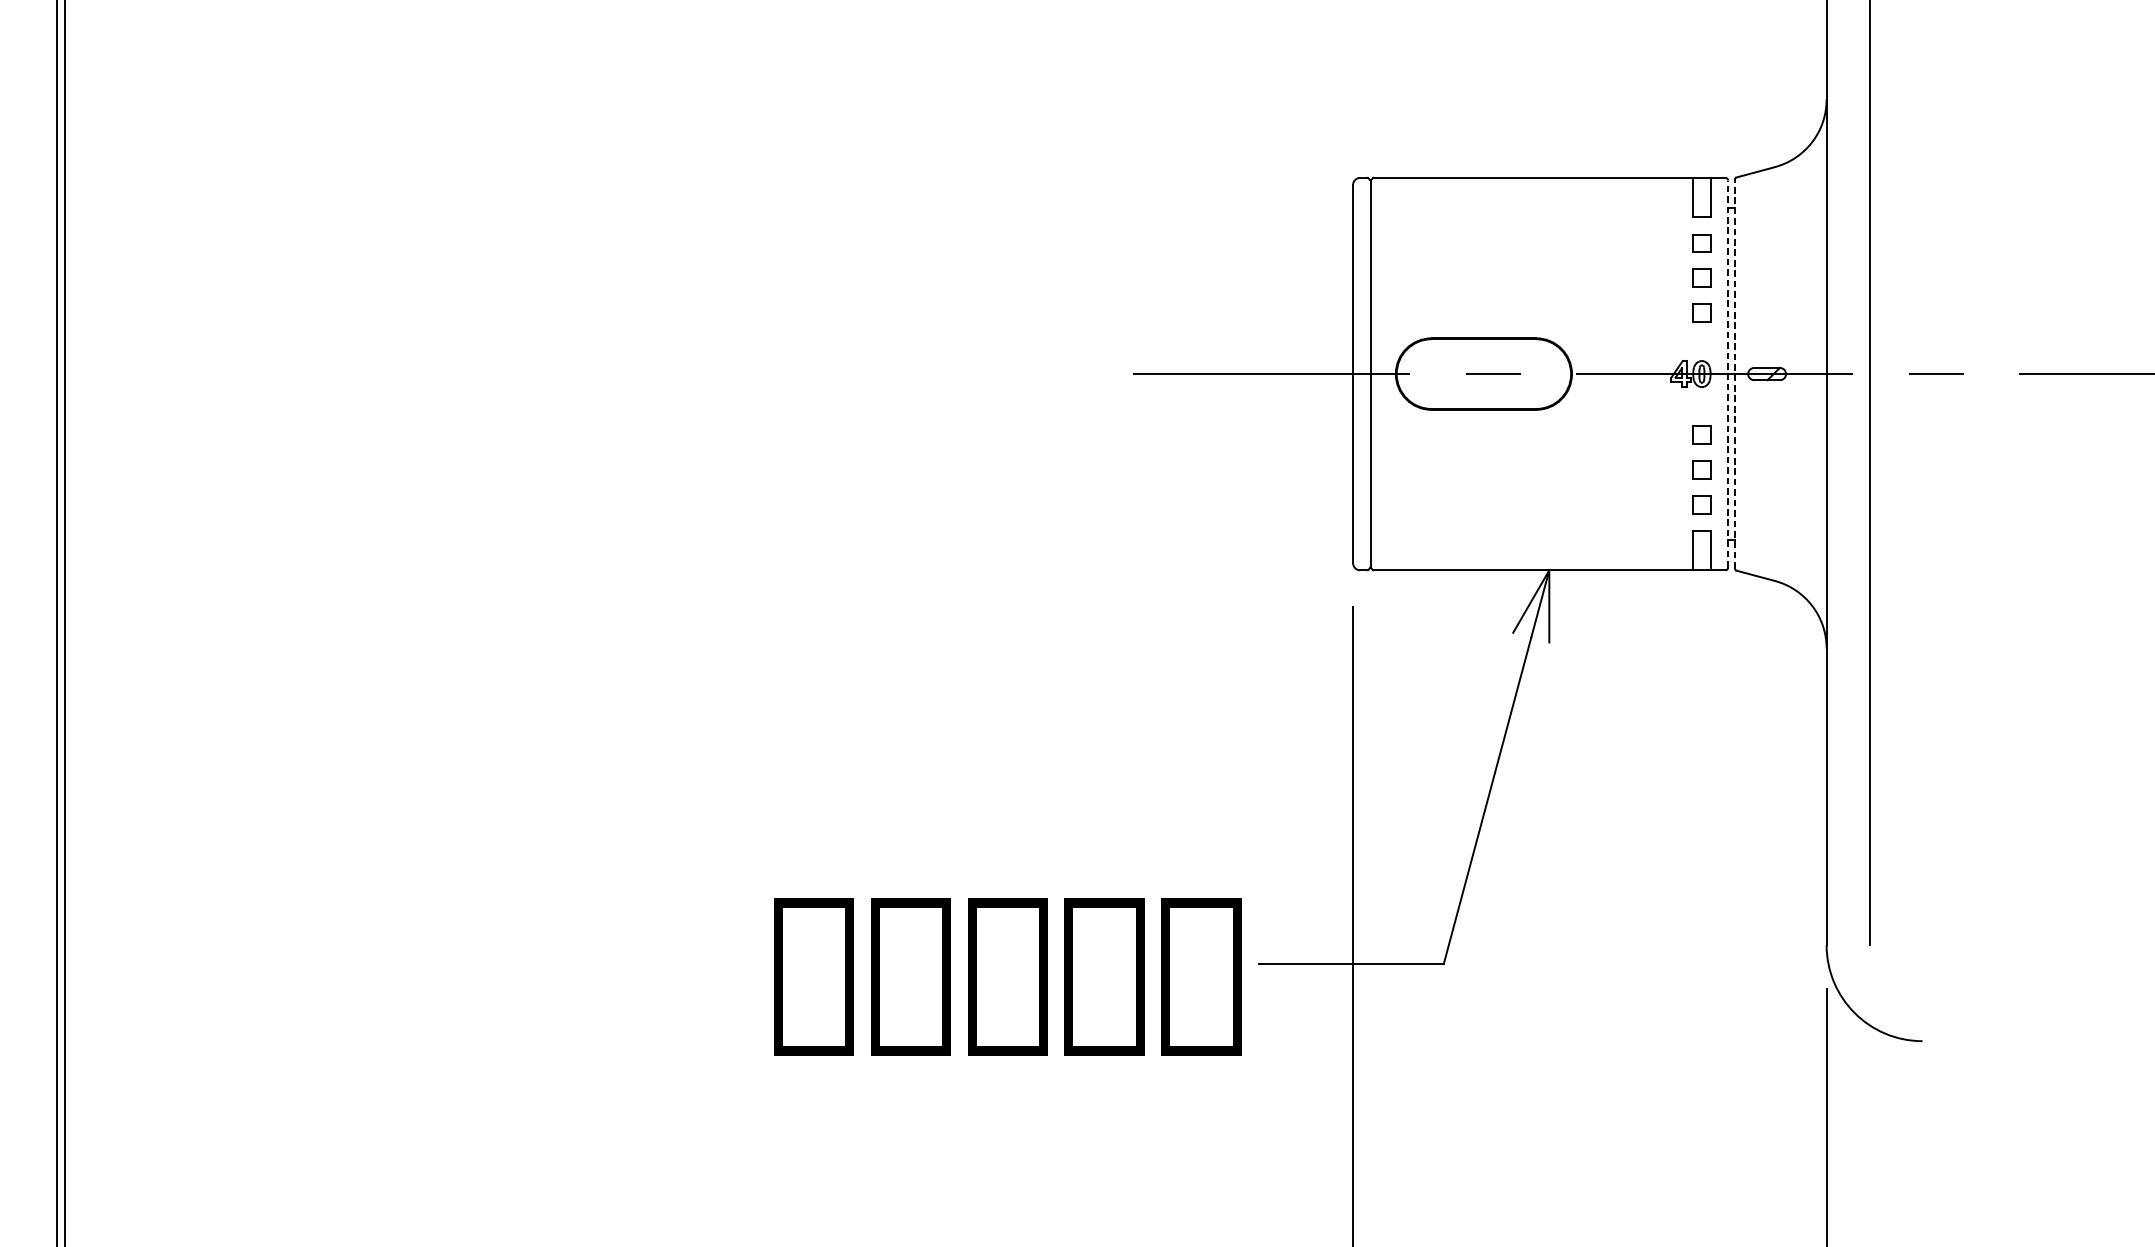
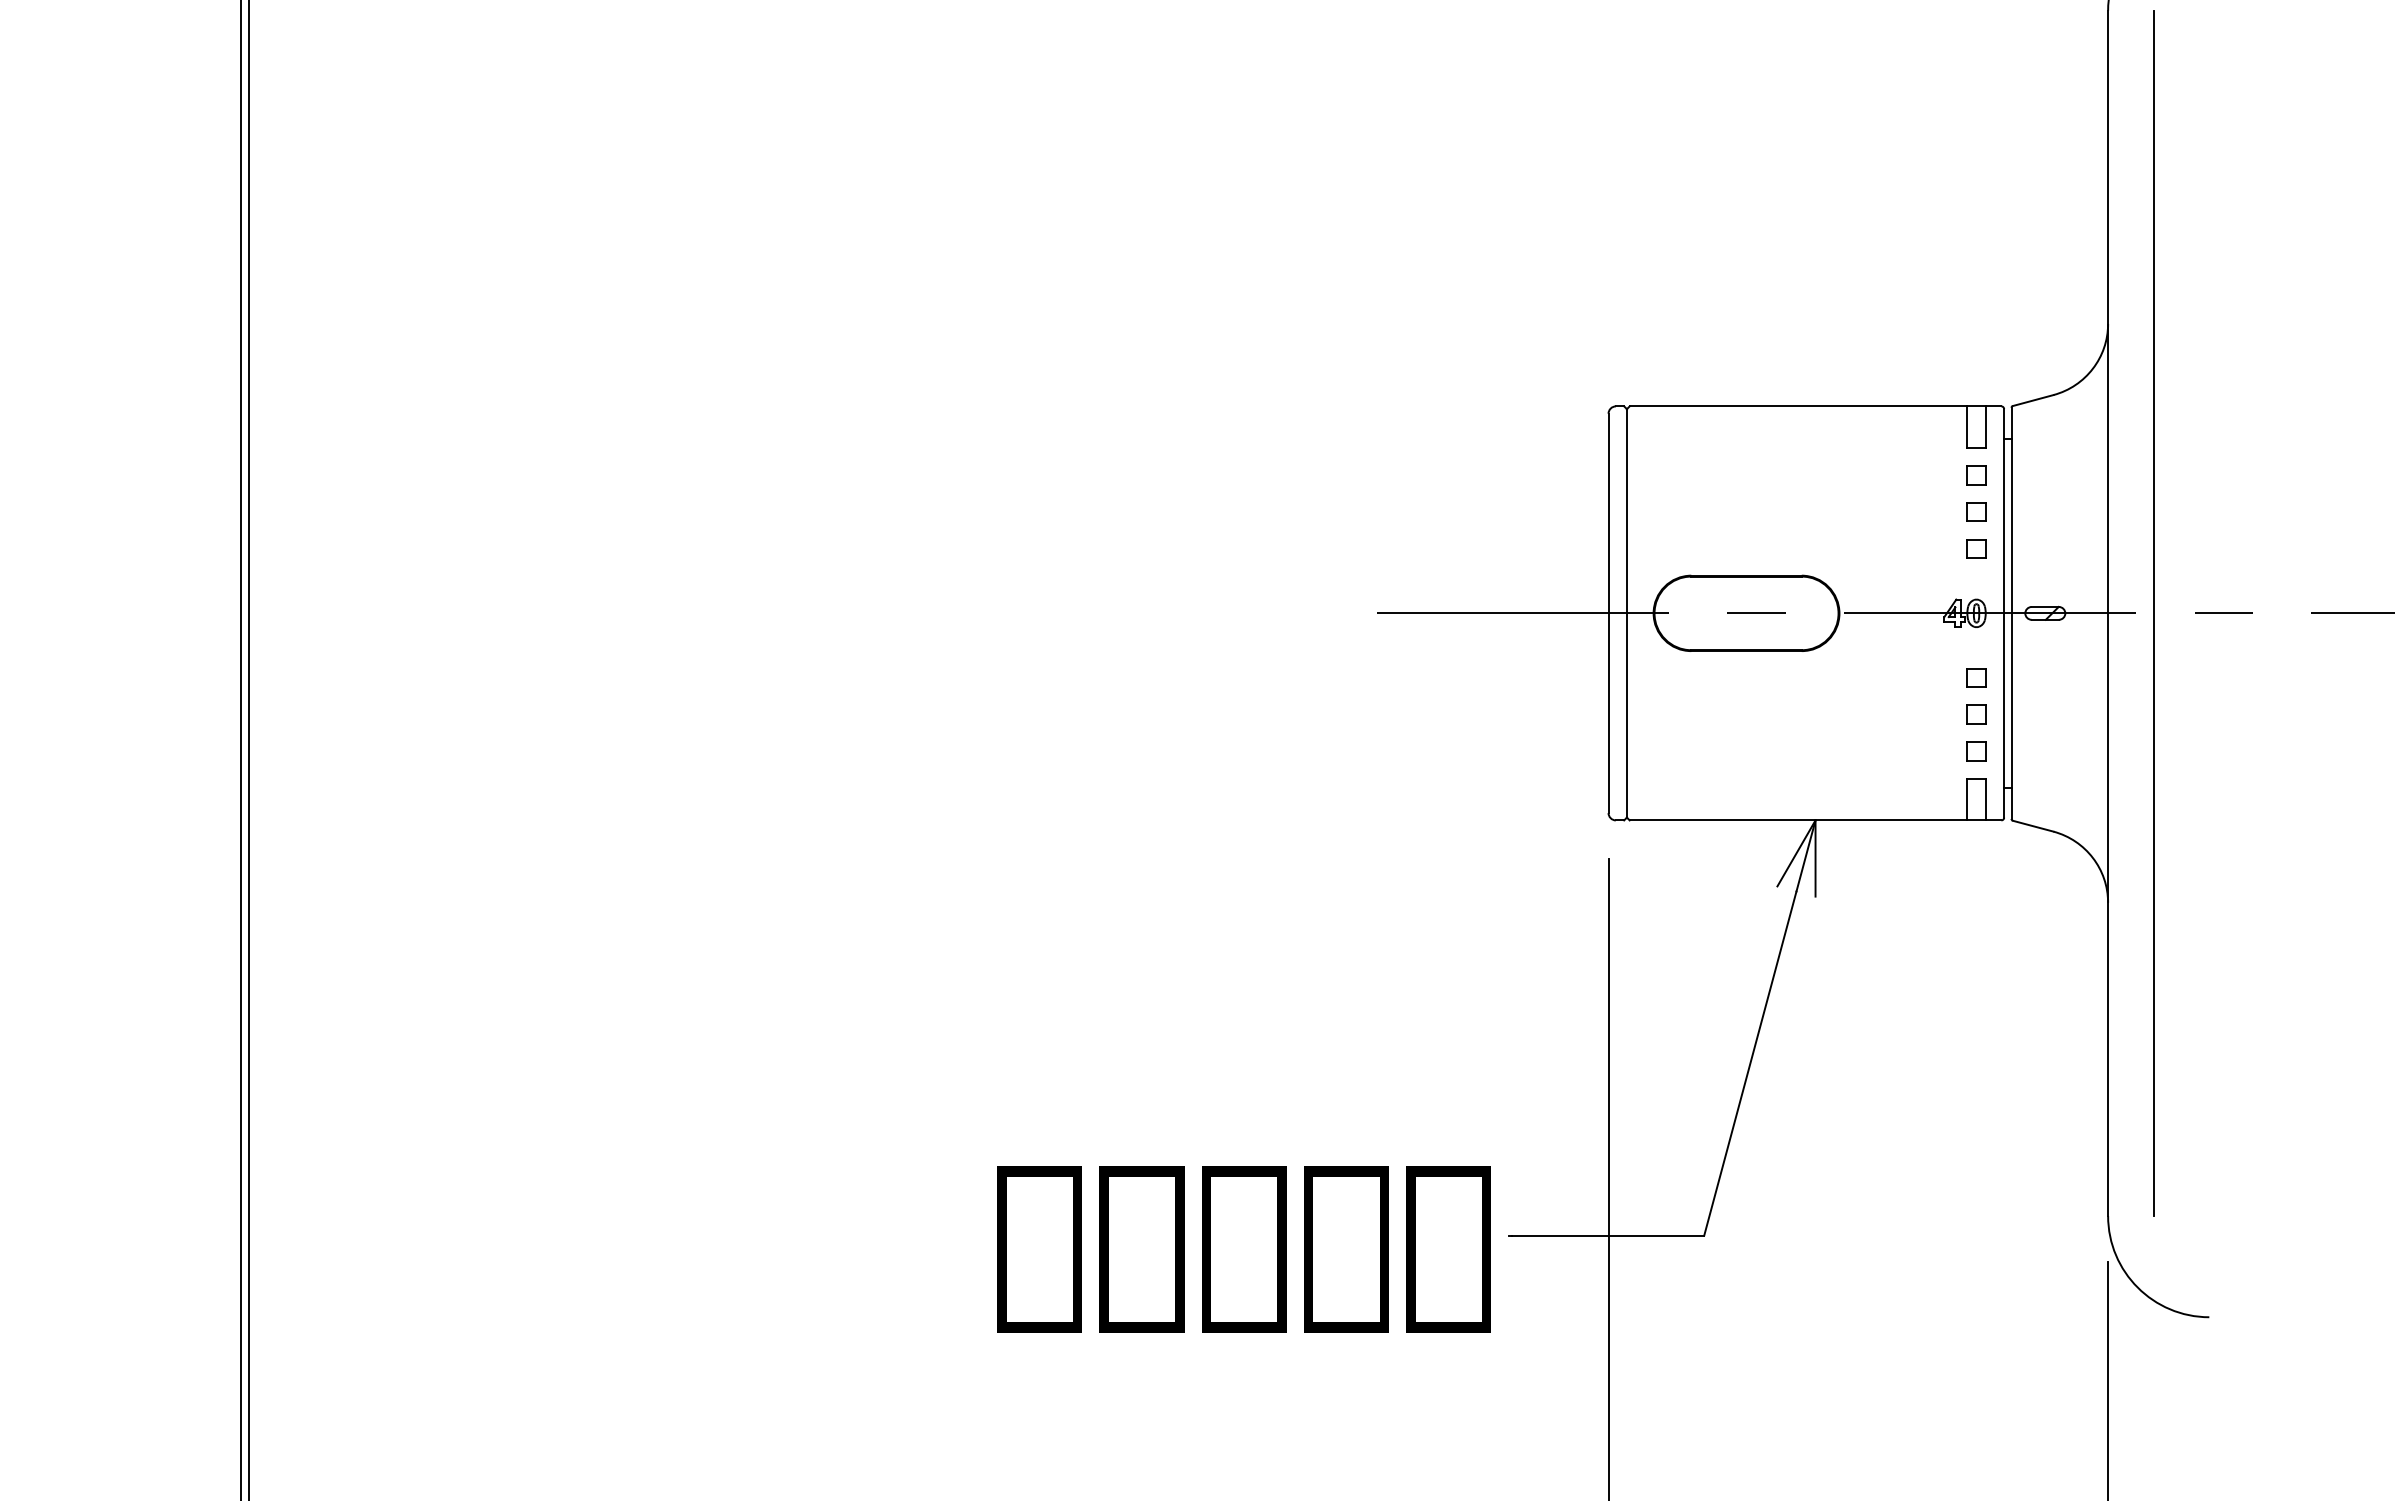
line: (1728, 373) -> (2004, 612), dashed -> solid
line: (1735, 374) -> (2011, 613), dashed -> solid

